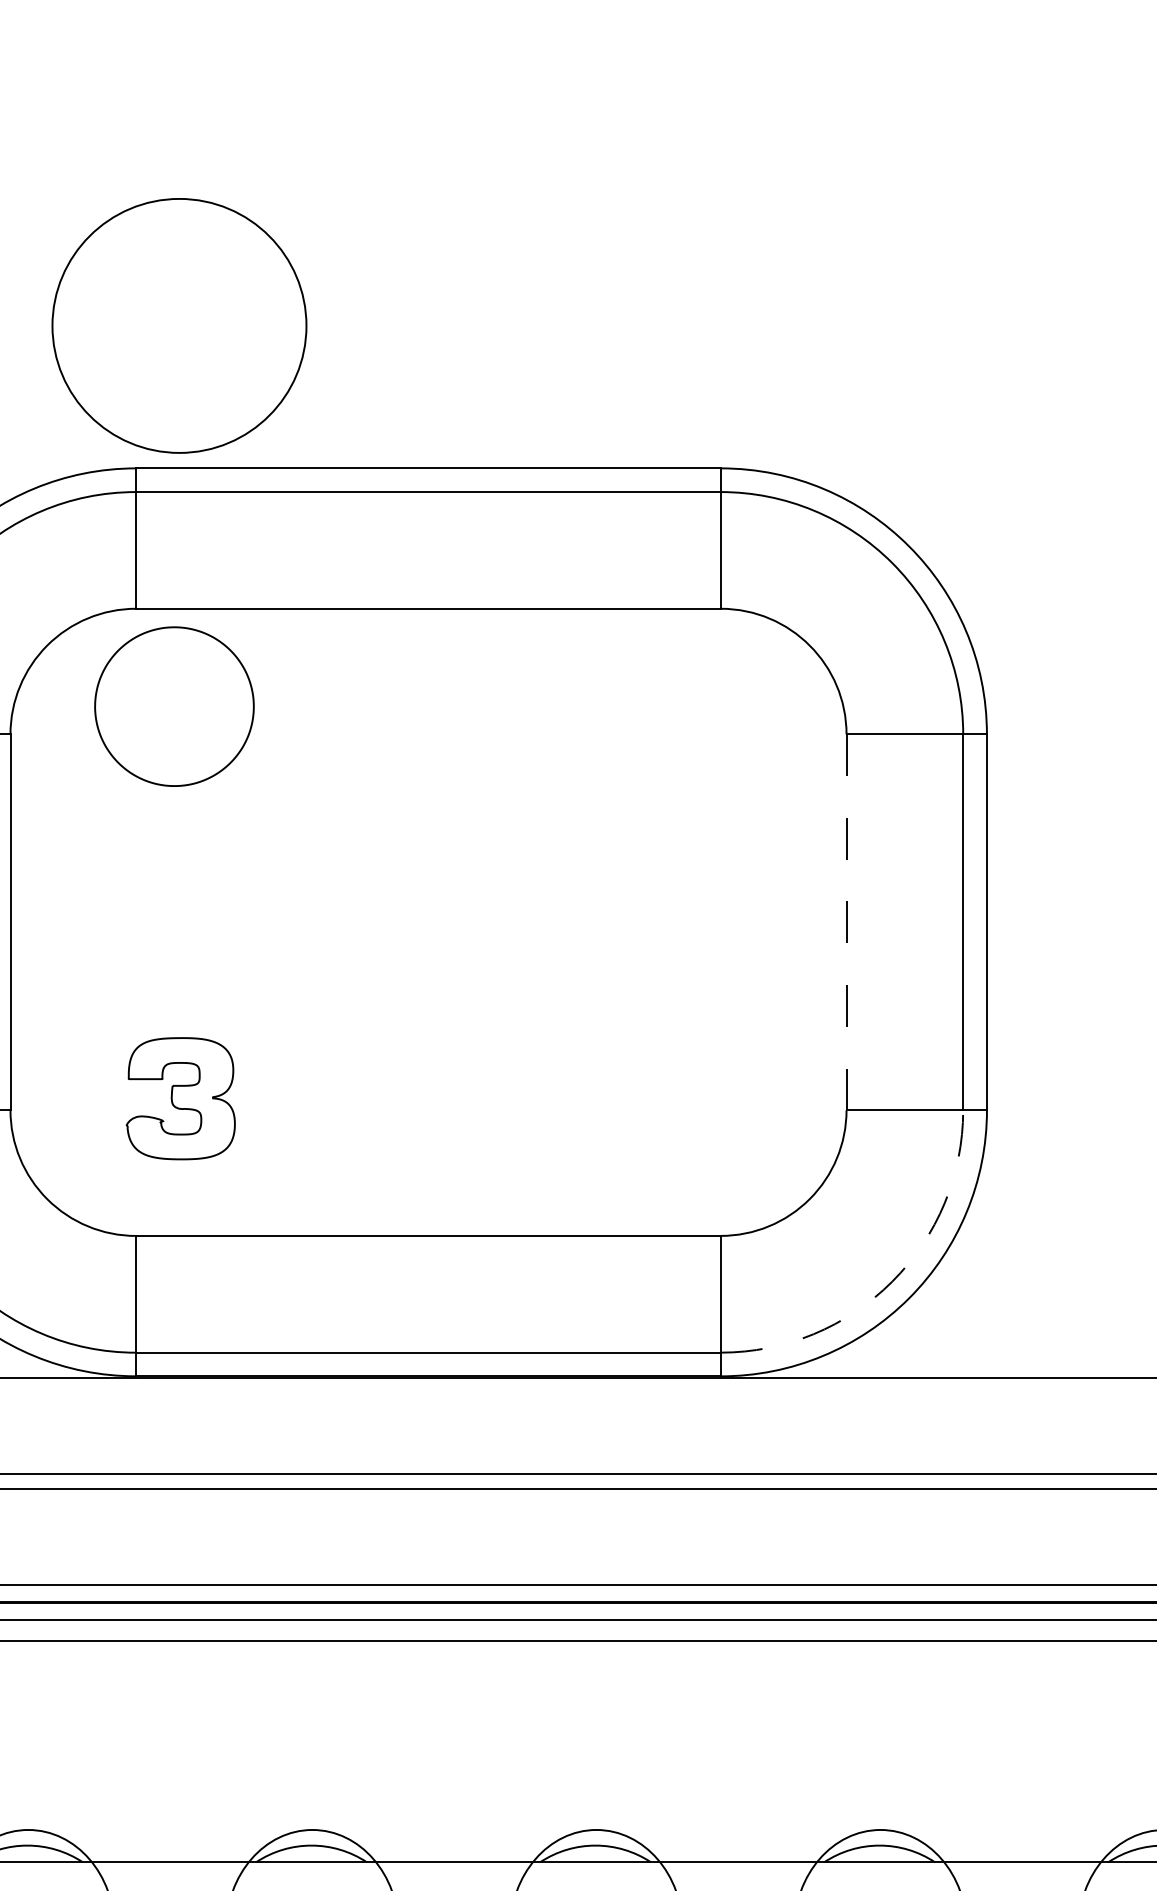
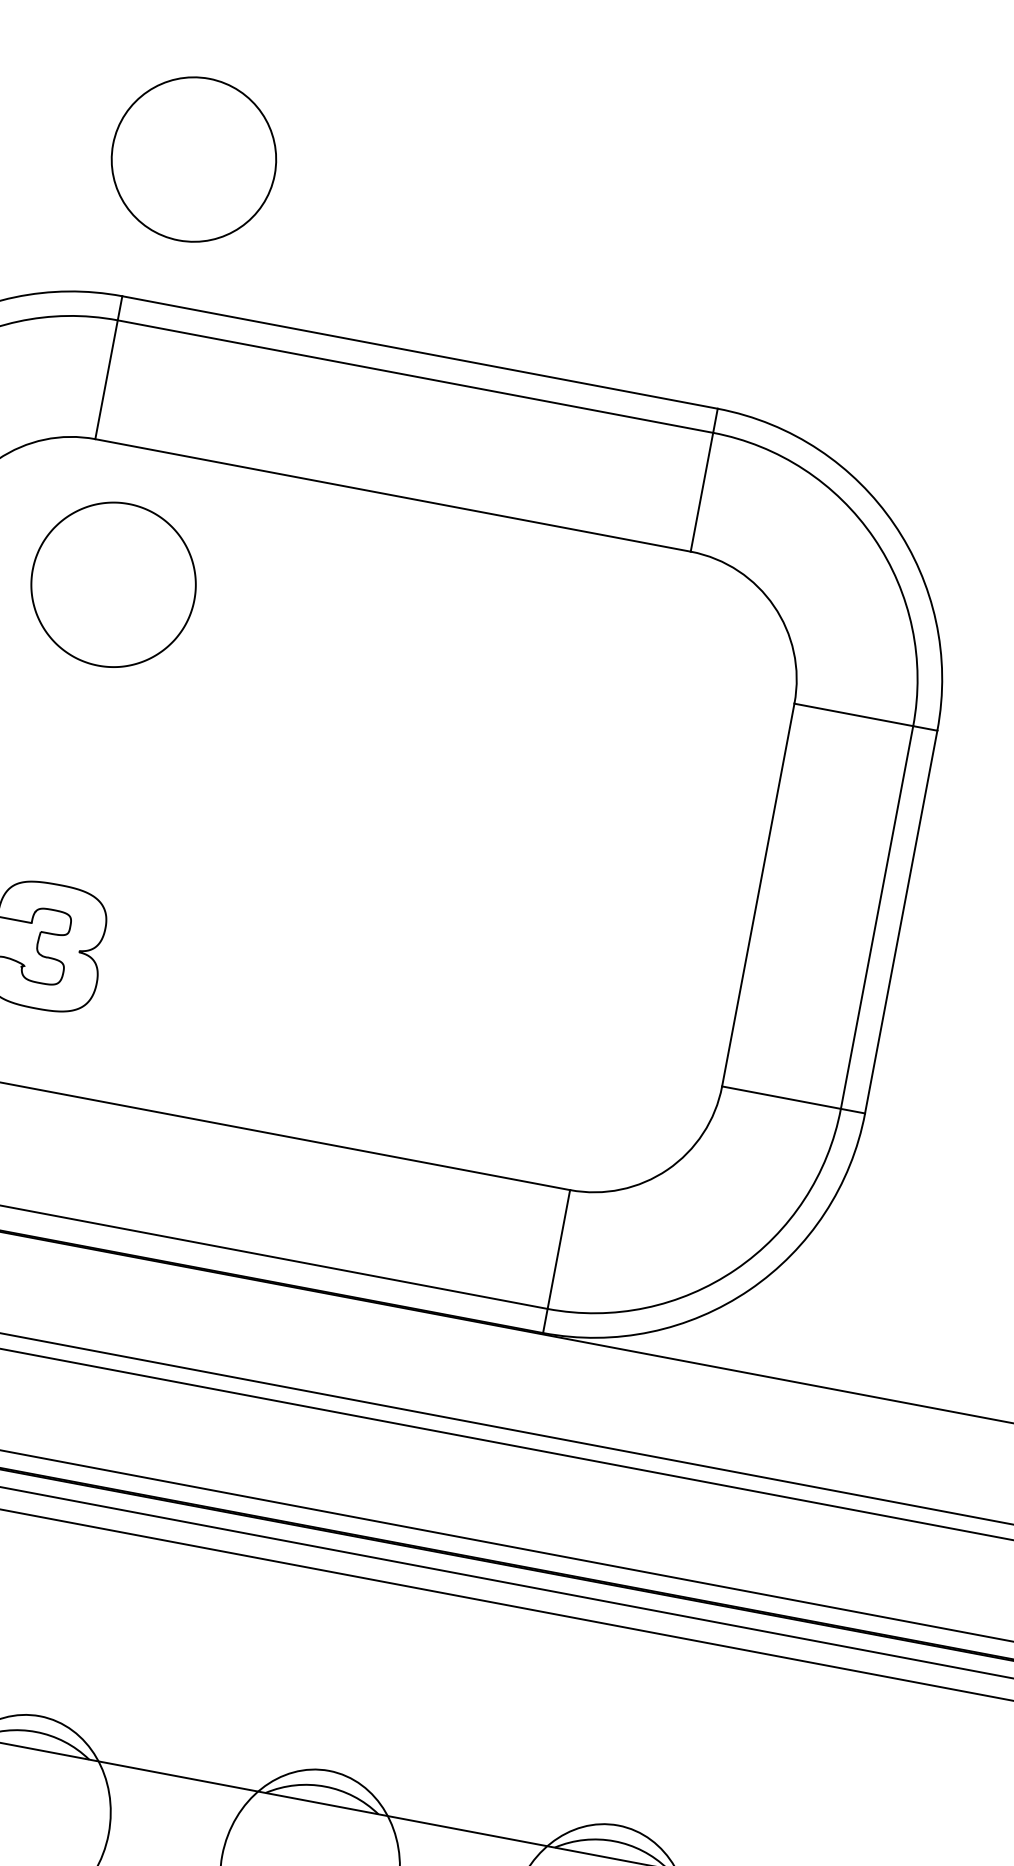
circle: (179, 325) -> (194, 159), size x0.62
part: (174, 706) -> (113, 584), moved
line: (846, 922) -> (758, 895), dashed -> solid
arc: (892, 1281) -> (736, 1269), dashed -> solid

